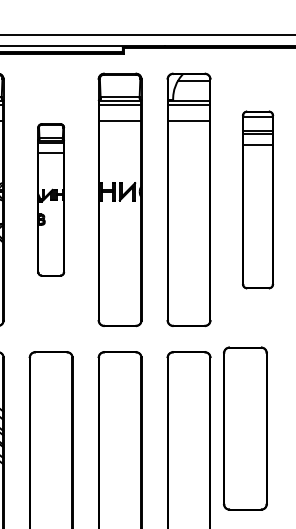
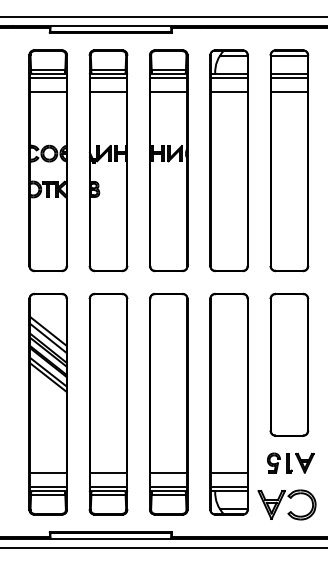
part: (51, 199) -> (108, 160), size x1.67
part: (258, 199) -> (289, 160), size x1.43
part: (245, 428) -> (289, 364), moved

